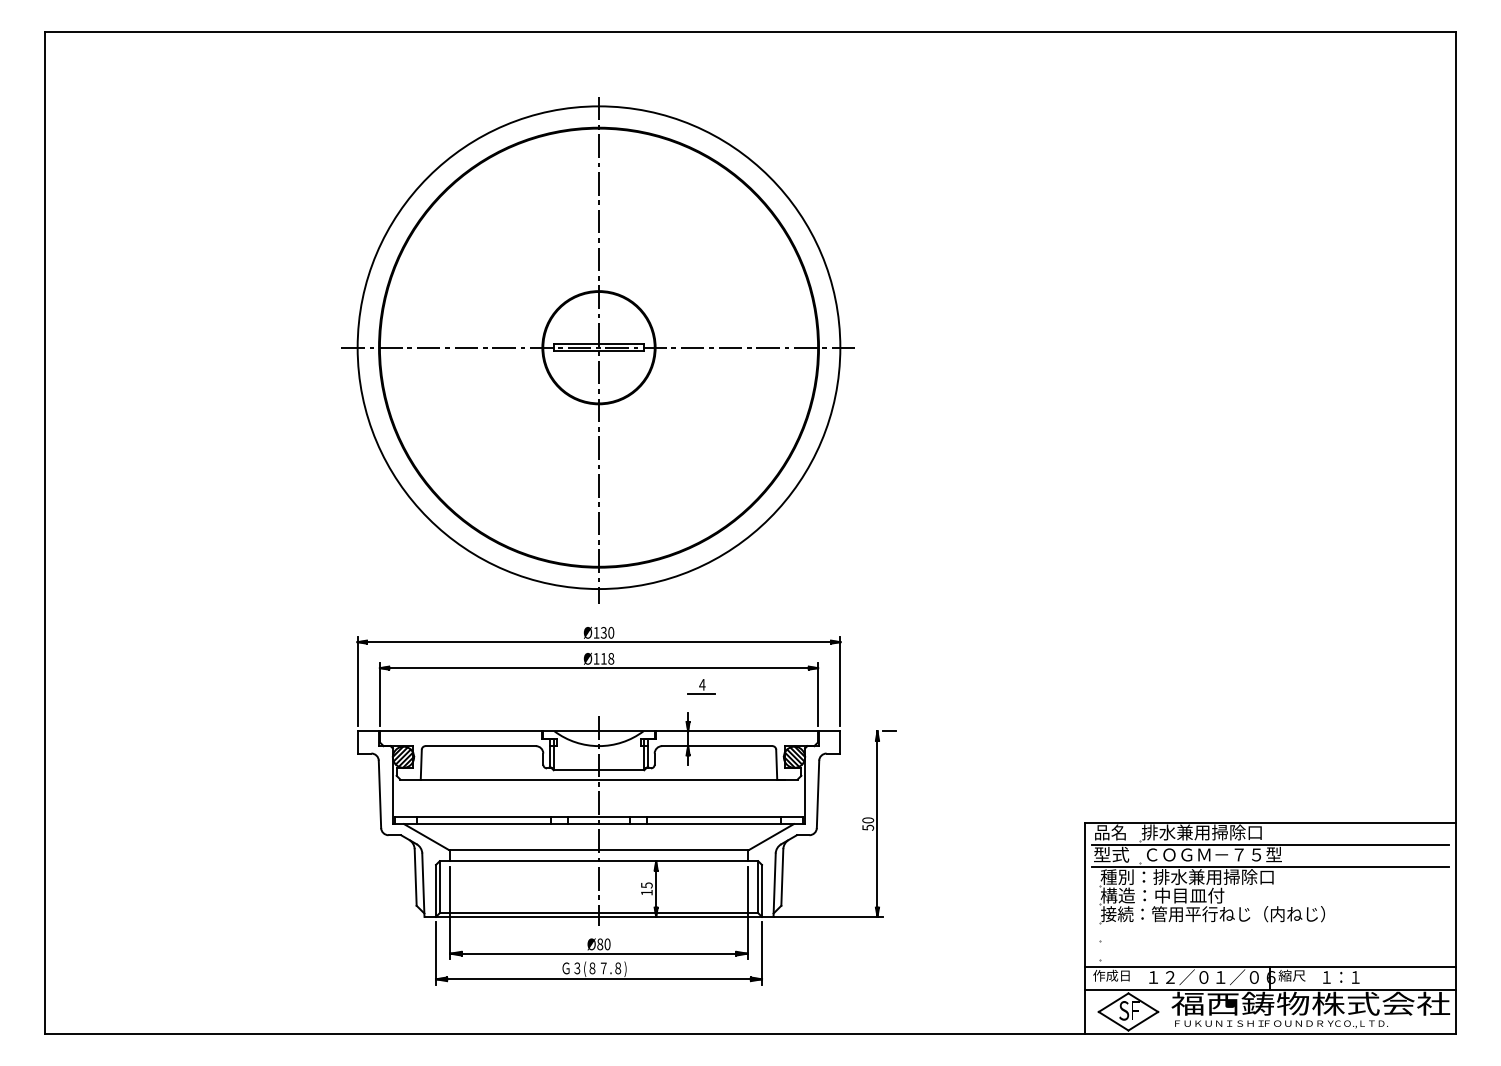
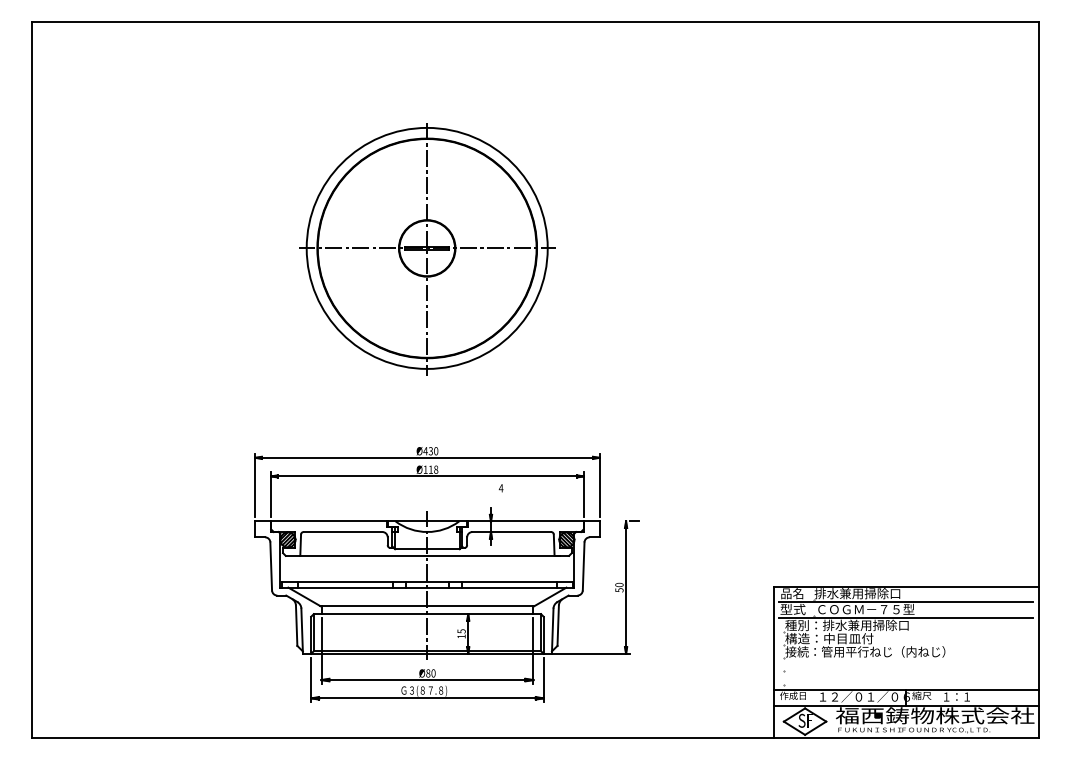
part: (597, 350) -> (426, 249), size x0.7
text: (596, 632) -> (425, 450), Ø130 -> Ø430
line: (701, 694) -> (500, 495), removed

